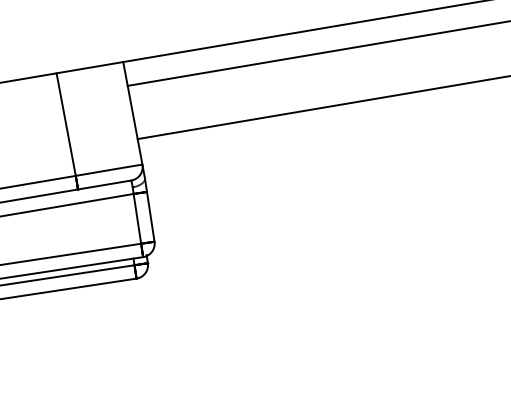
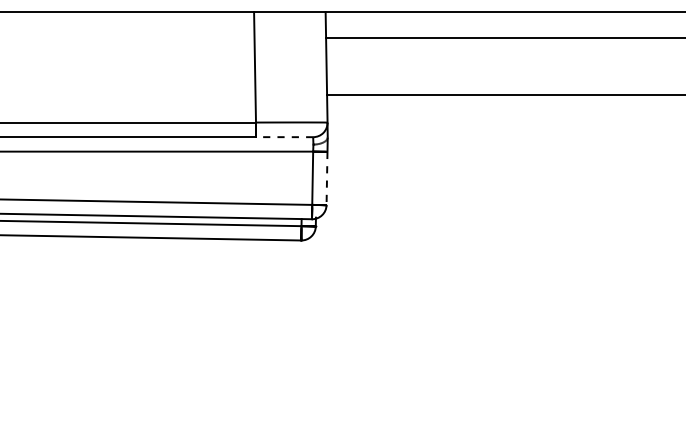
line: (104, 185) -> (284, 137), solid -> dashed
line: (151, 216) -> (327, 178), solid -> dashed

